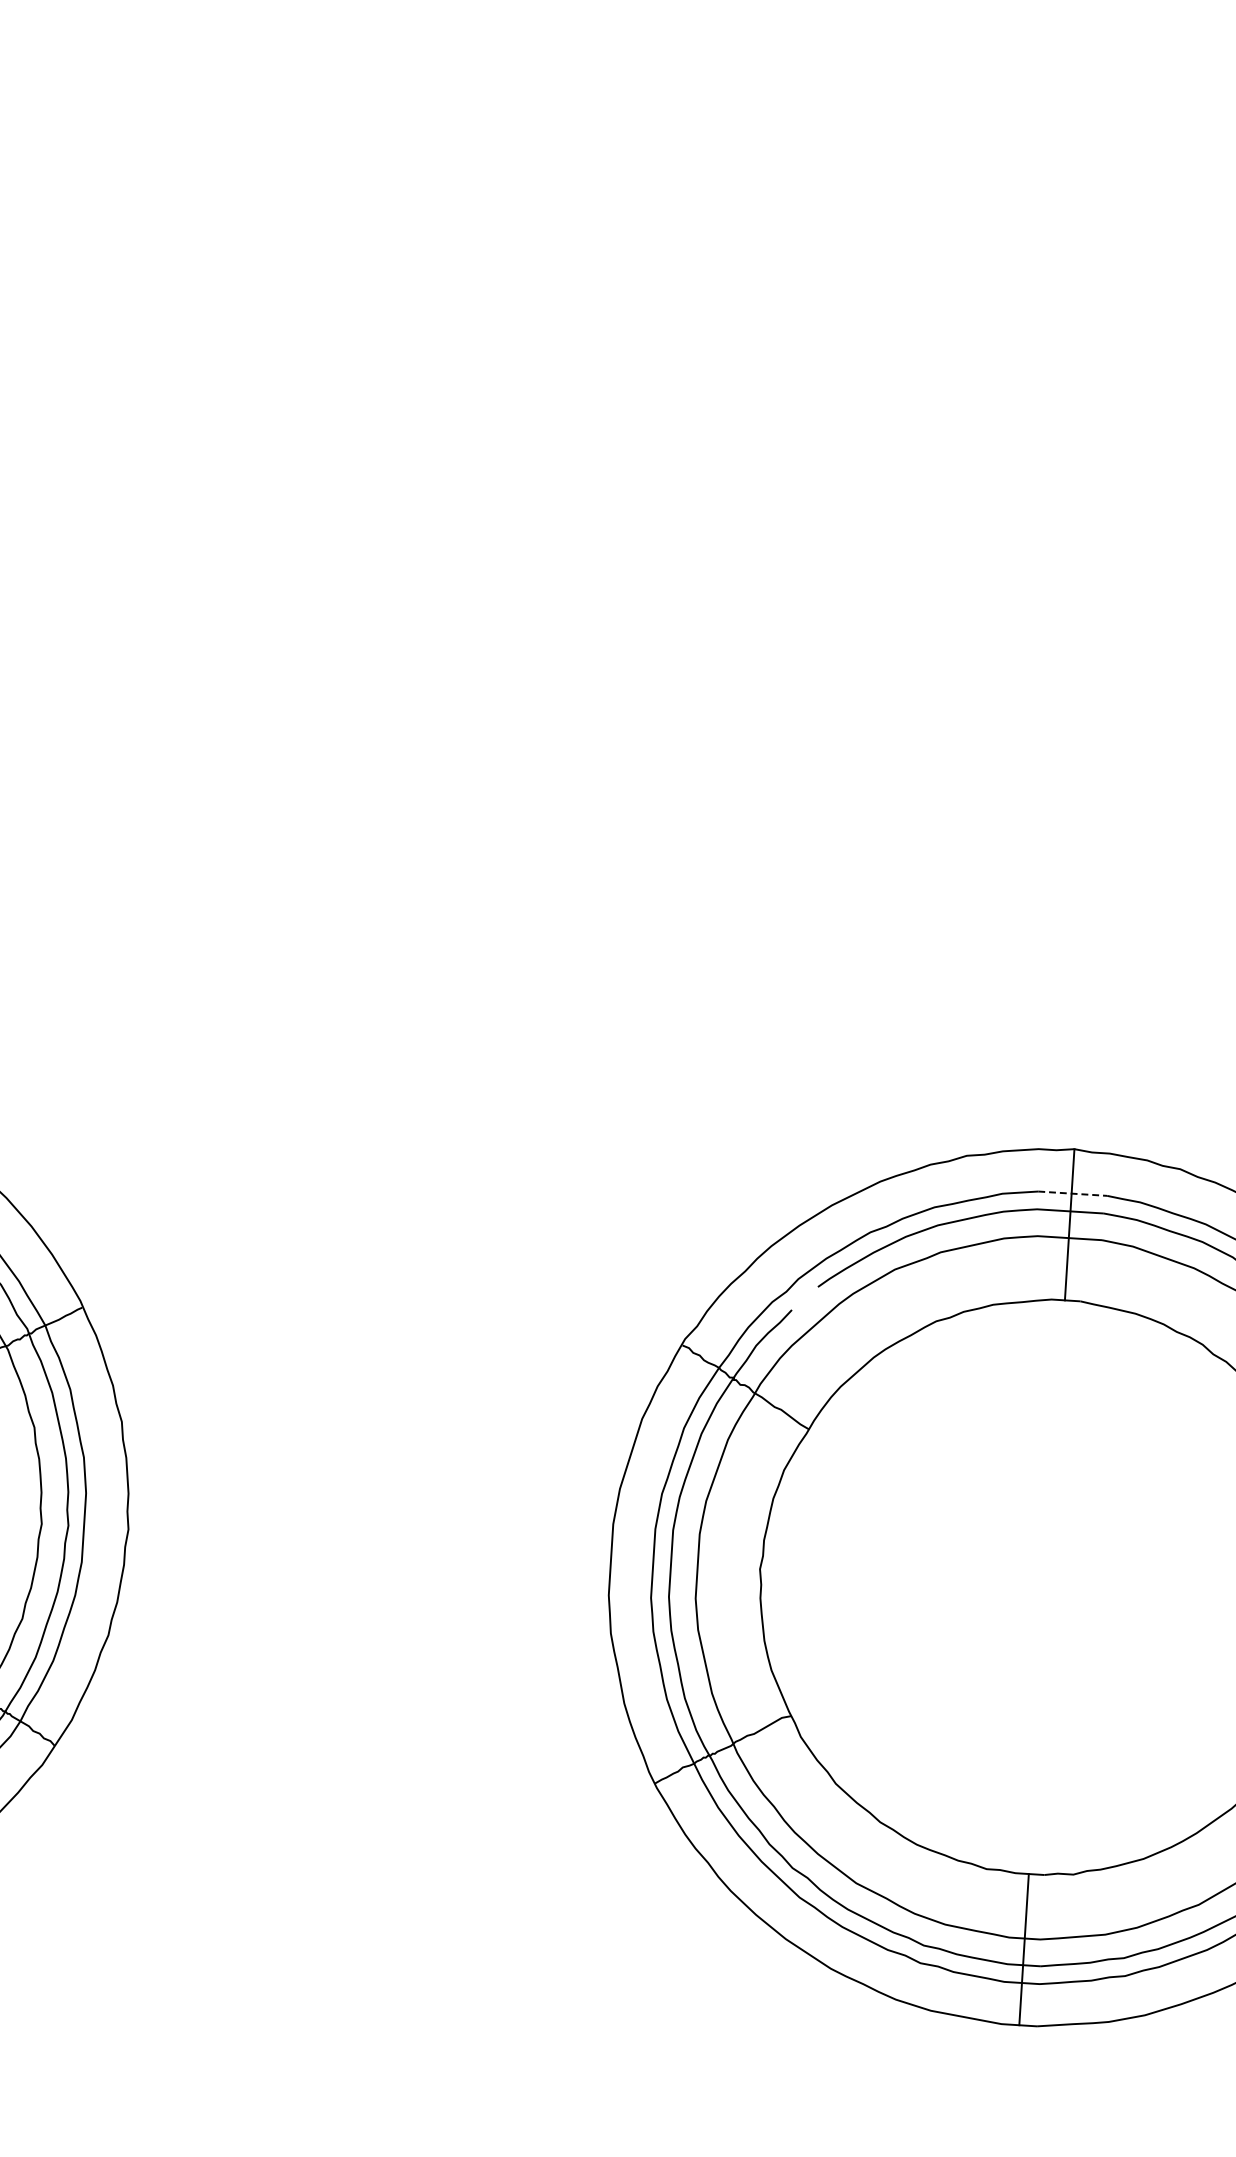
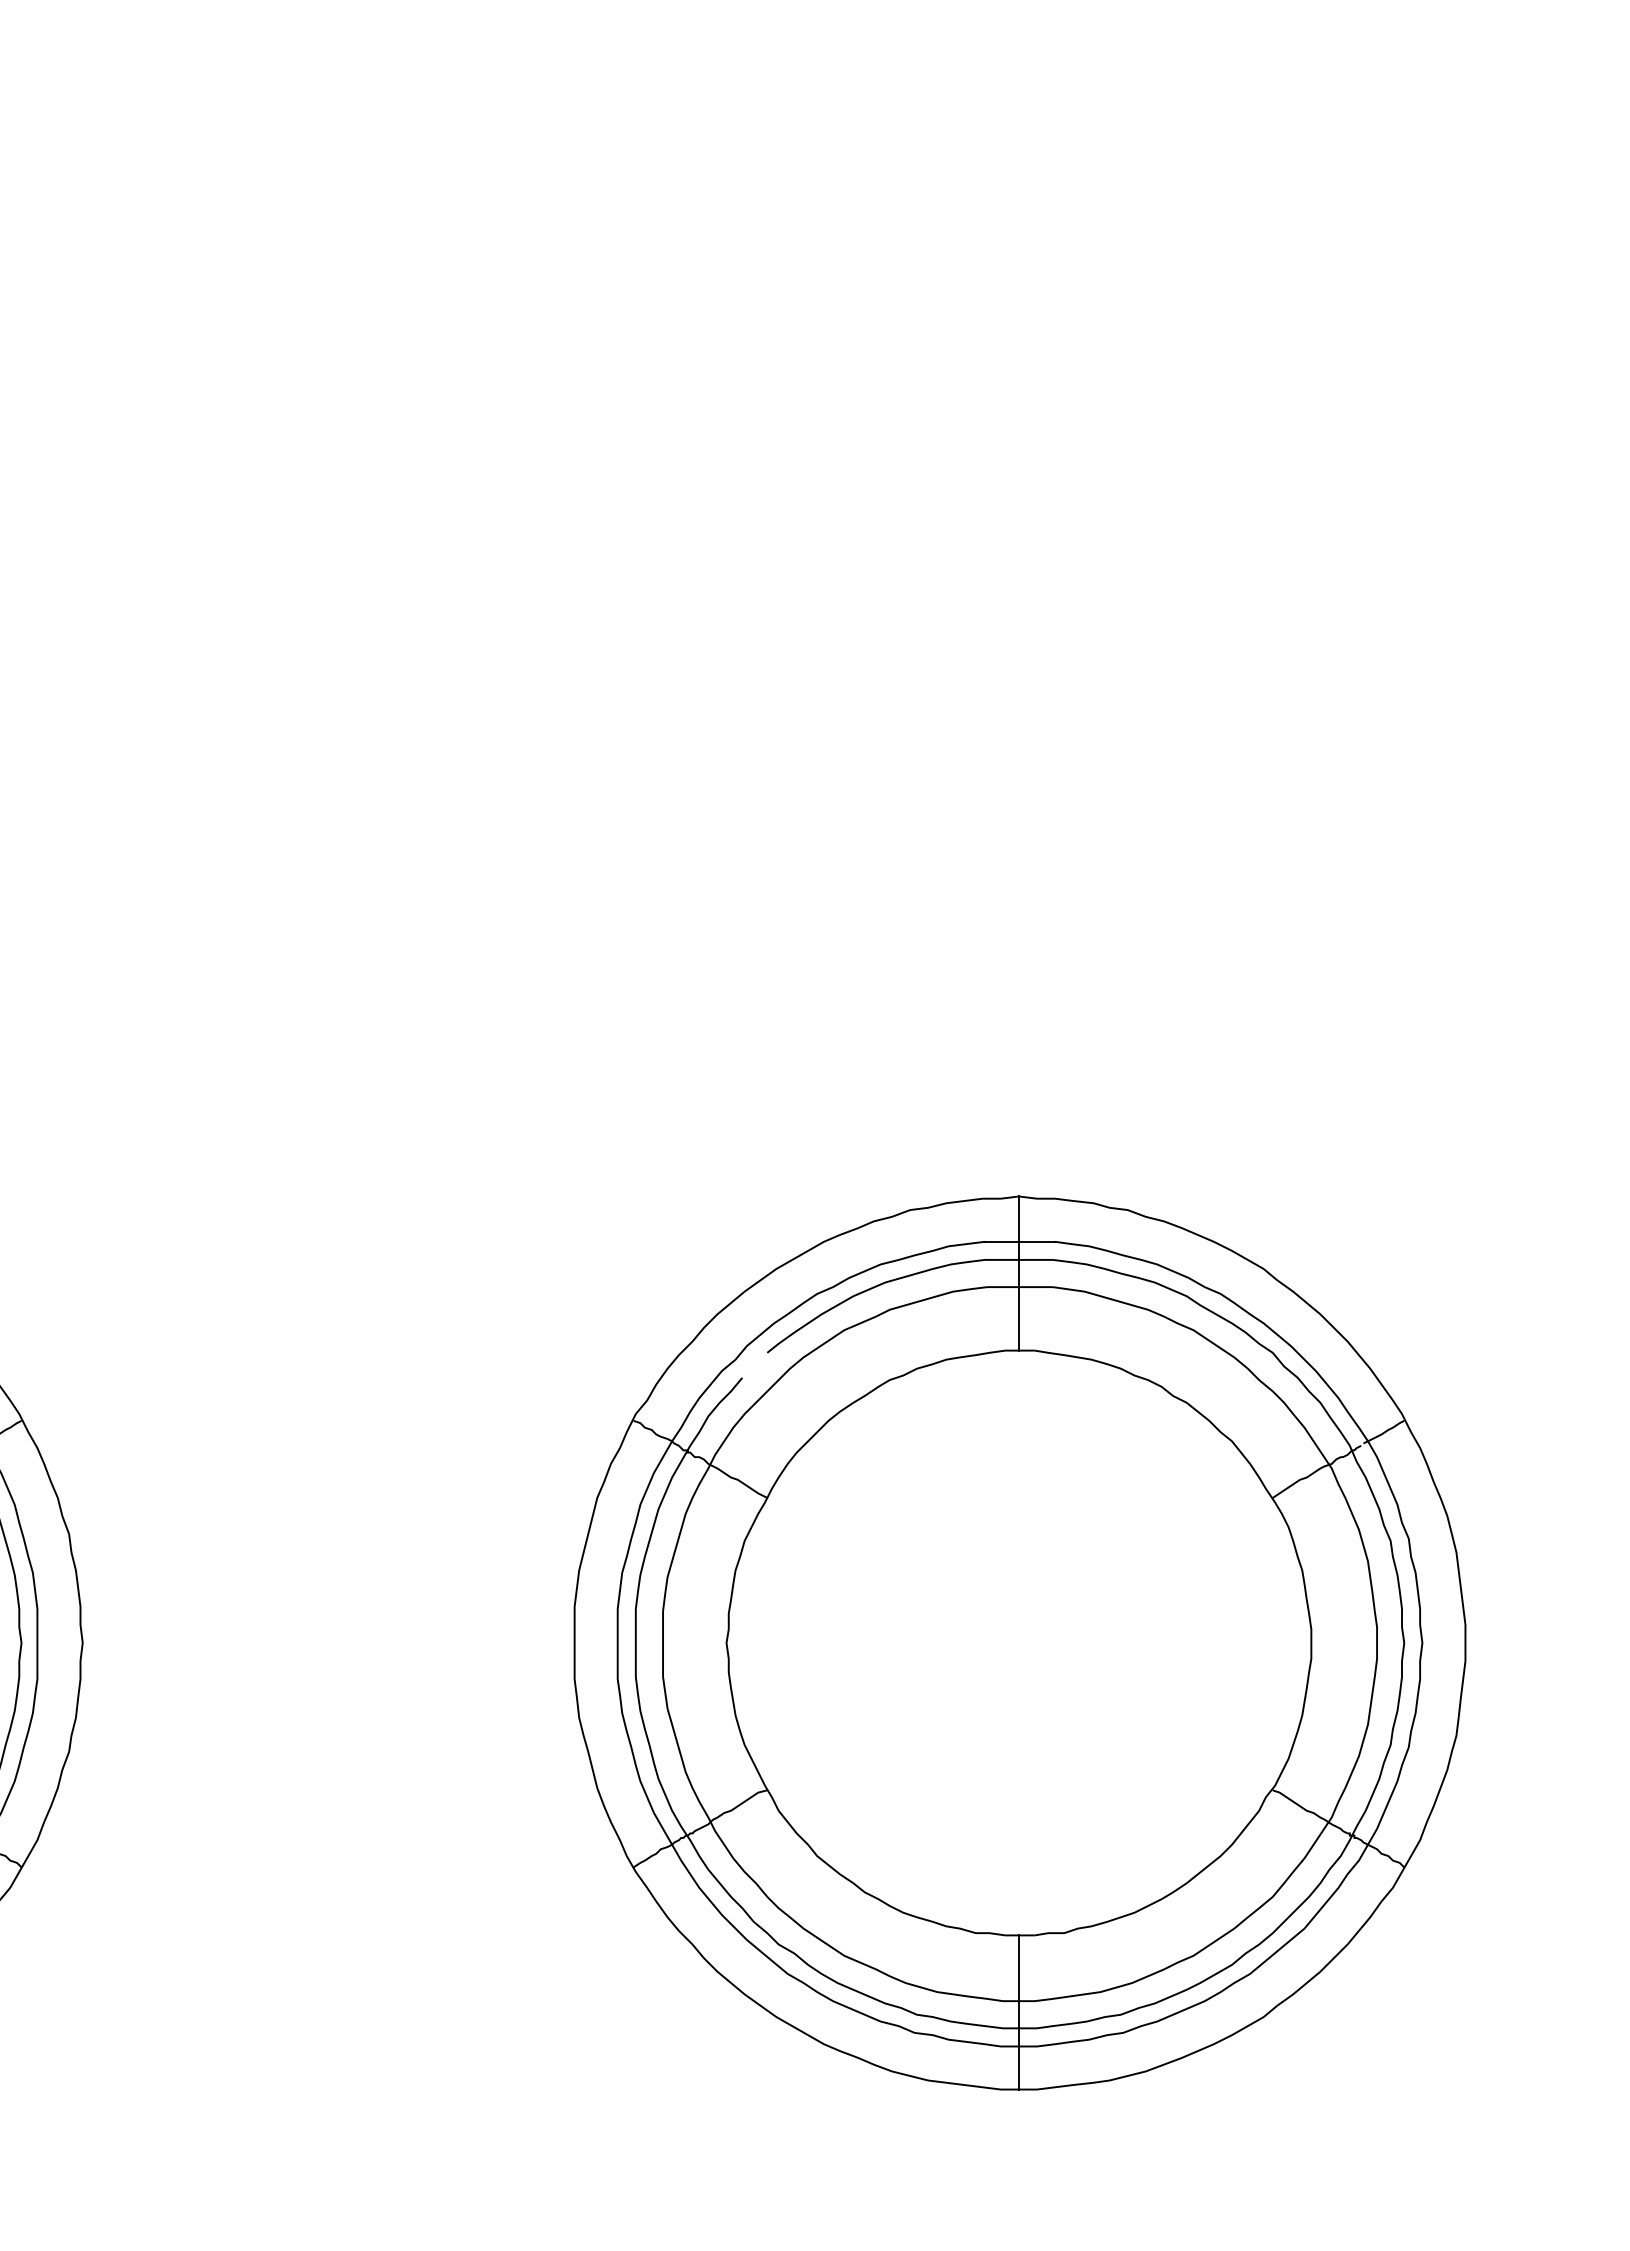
line: (1073, 1193) -> (1020, 1241), dashed -> solid

